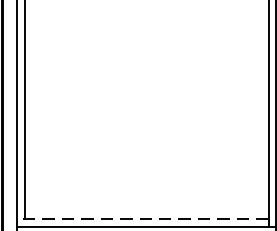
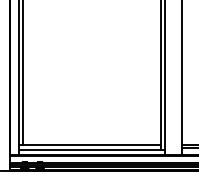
line: (142, 219) -> (89, 145), dashed -> solid

